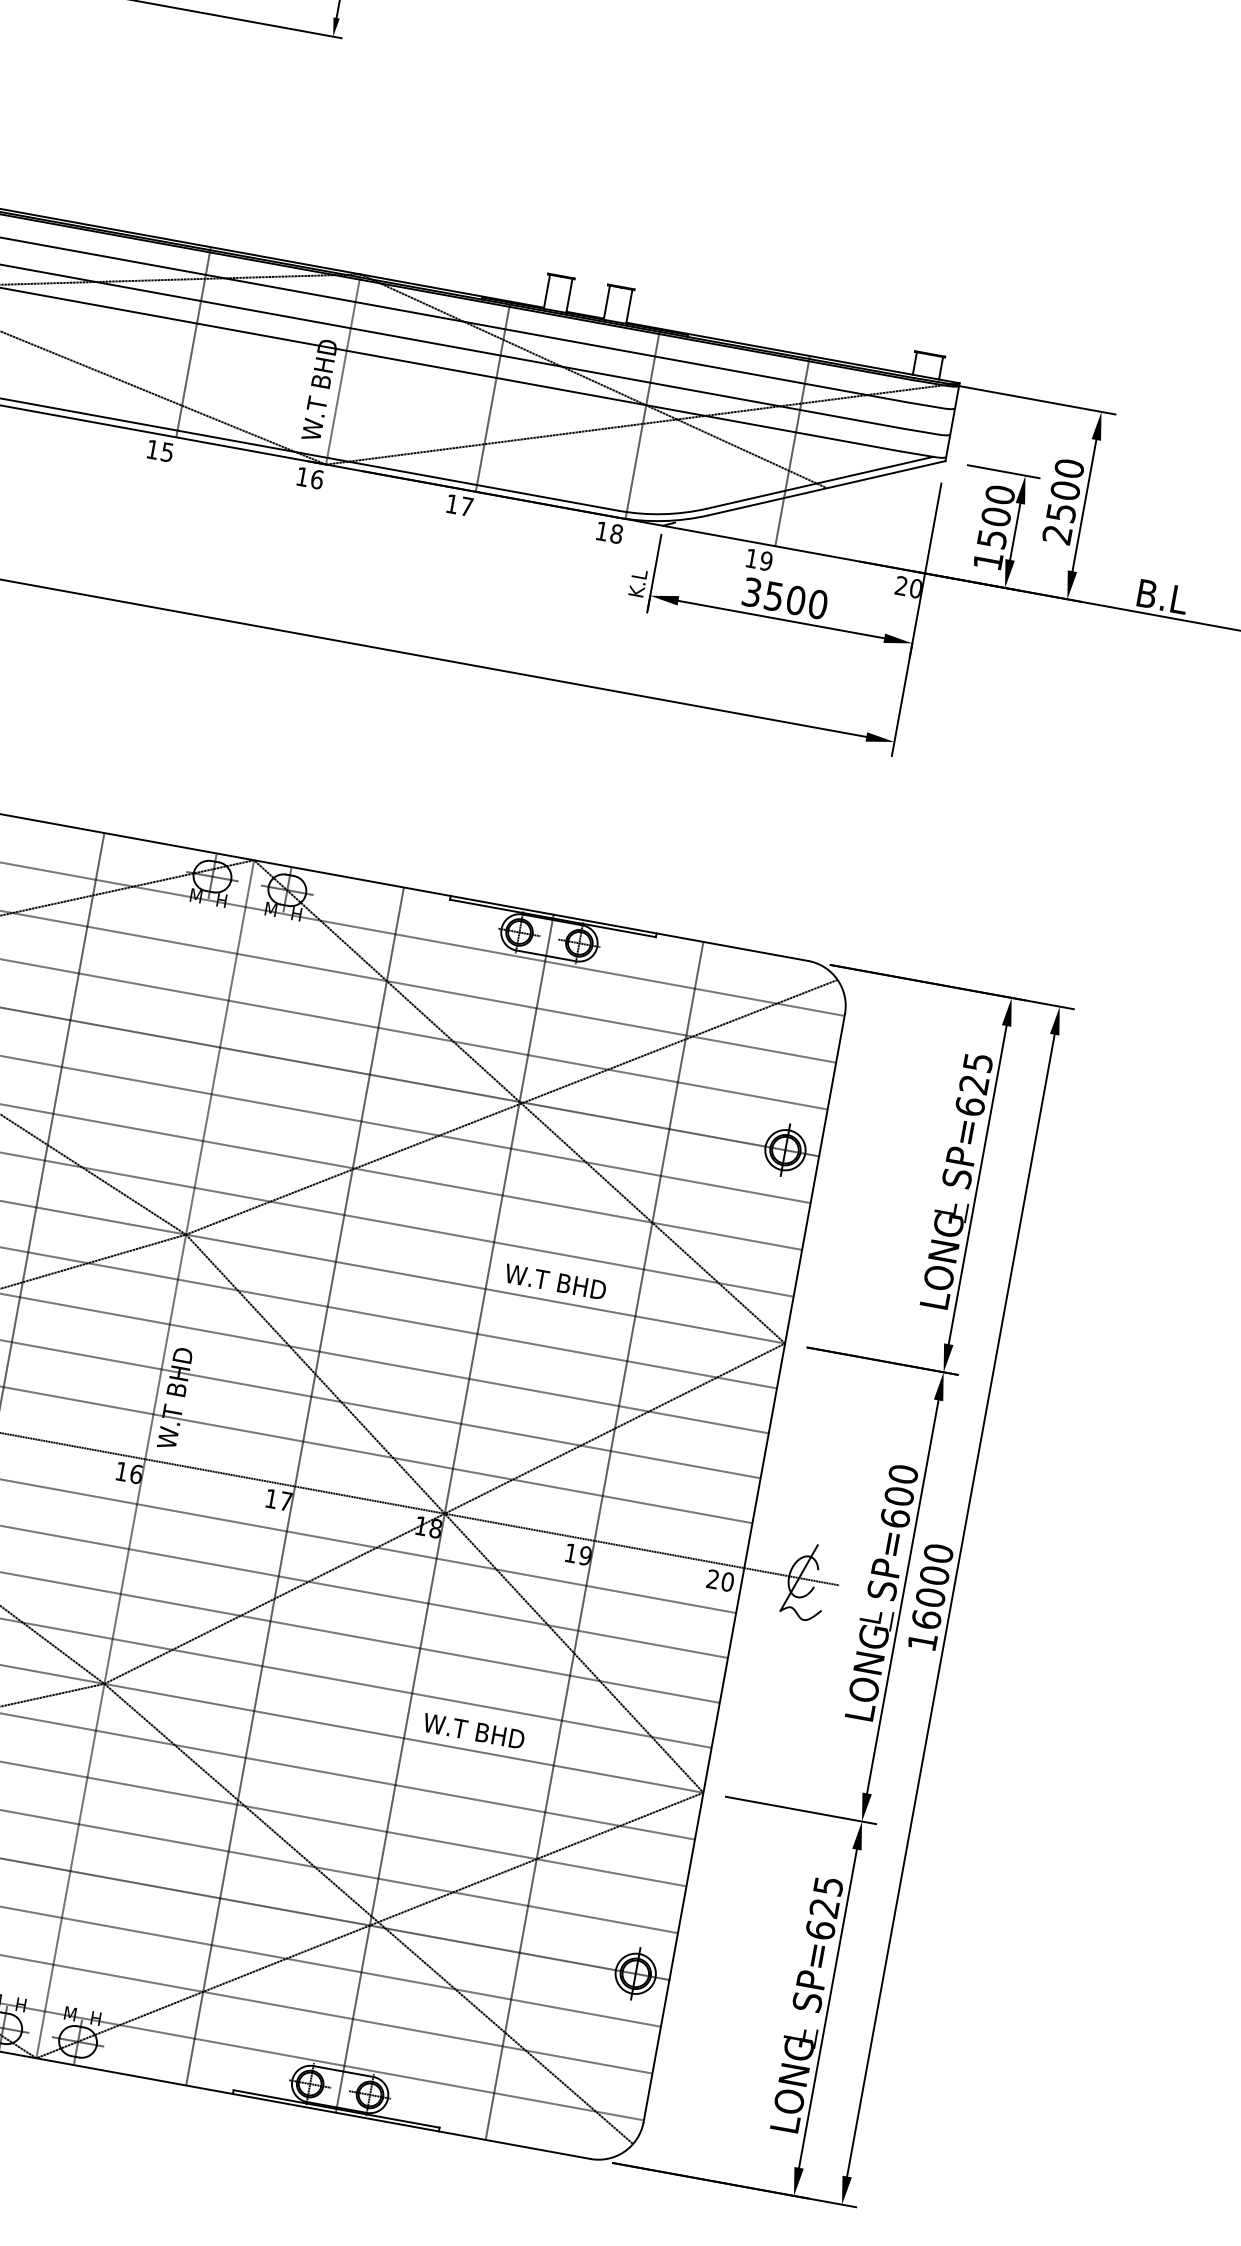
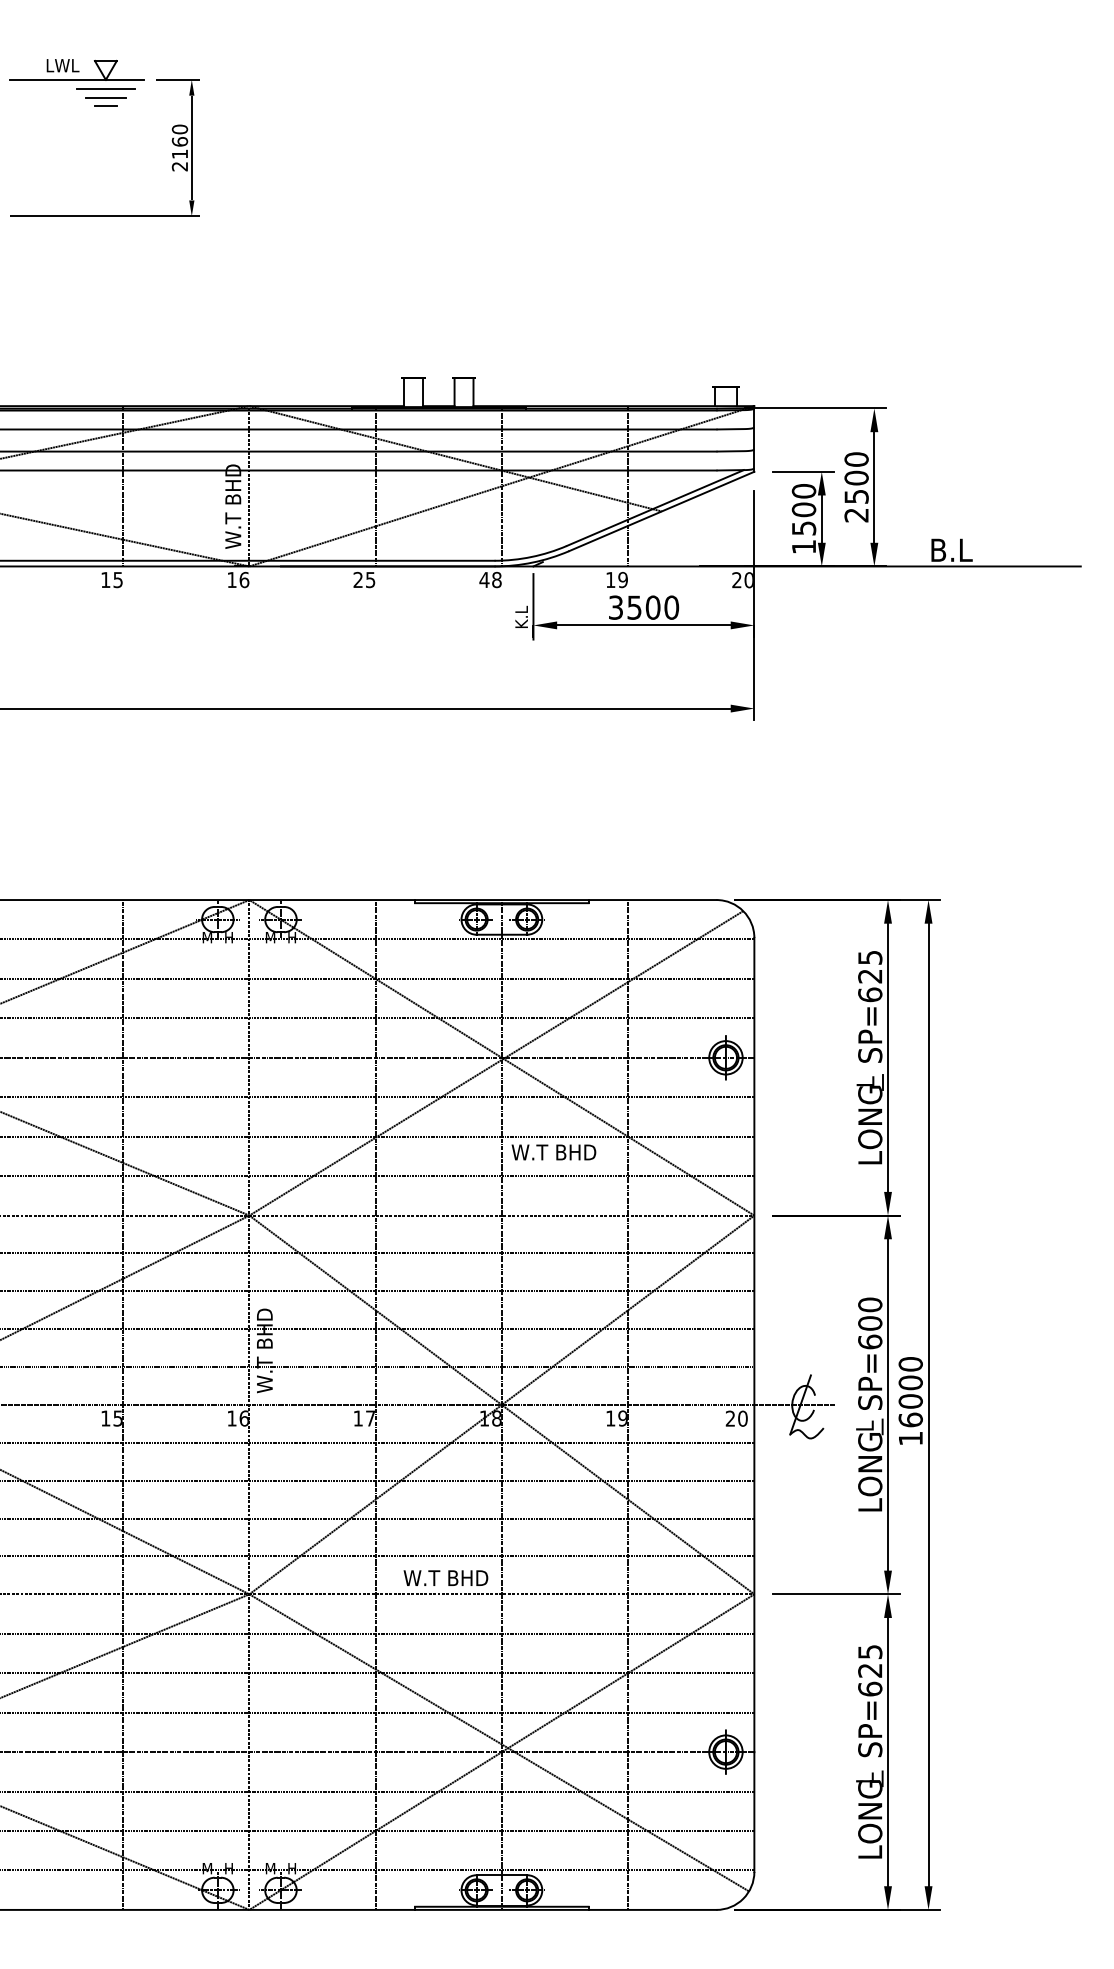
text: (459, 504) -> (364, 579), 17 -> 25
text: (602, 530) -> (484, 579), 18 -> 48
text: (555, 1281) -> (553, 1152), moved
text: (473, 1730) -> (445, 1577), moved

